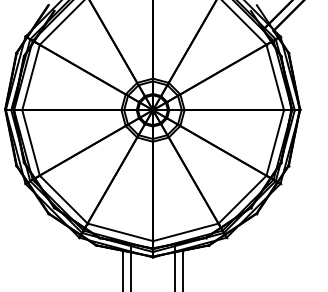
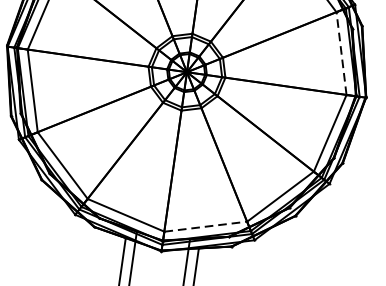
line: (275, 77) -> (341, 53), solid -> dashed
line: (185, 232) -> (205, 226), solid -> dashed

